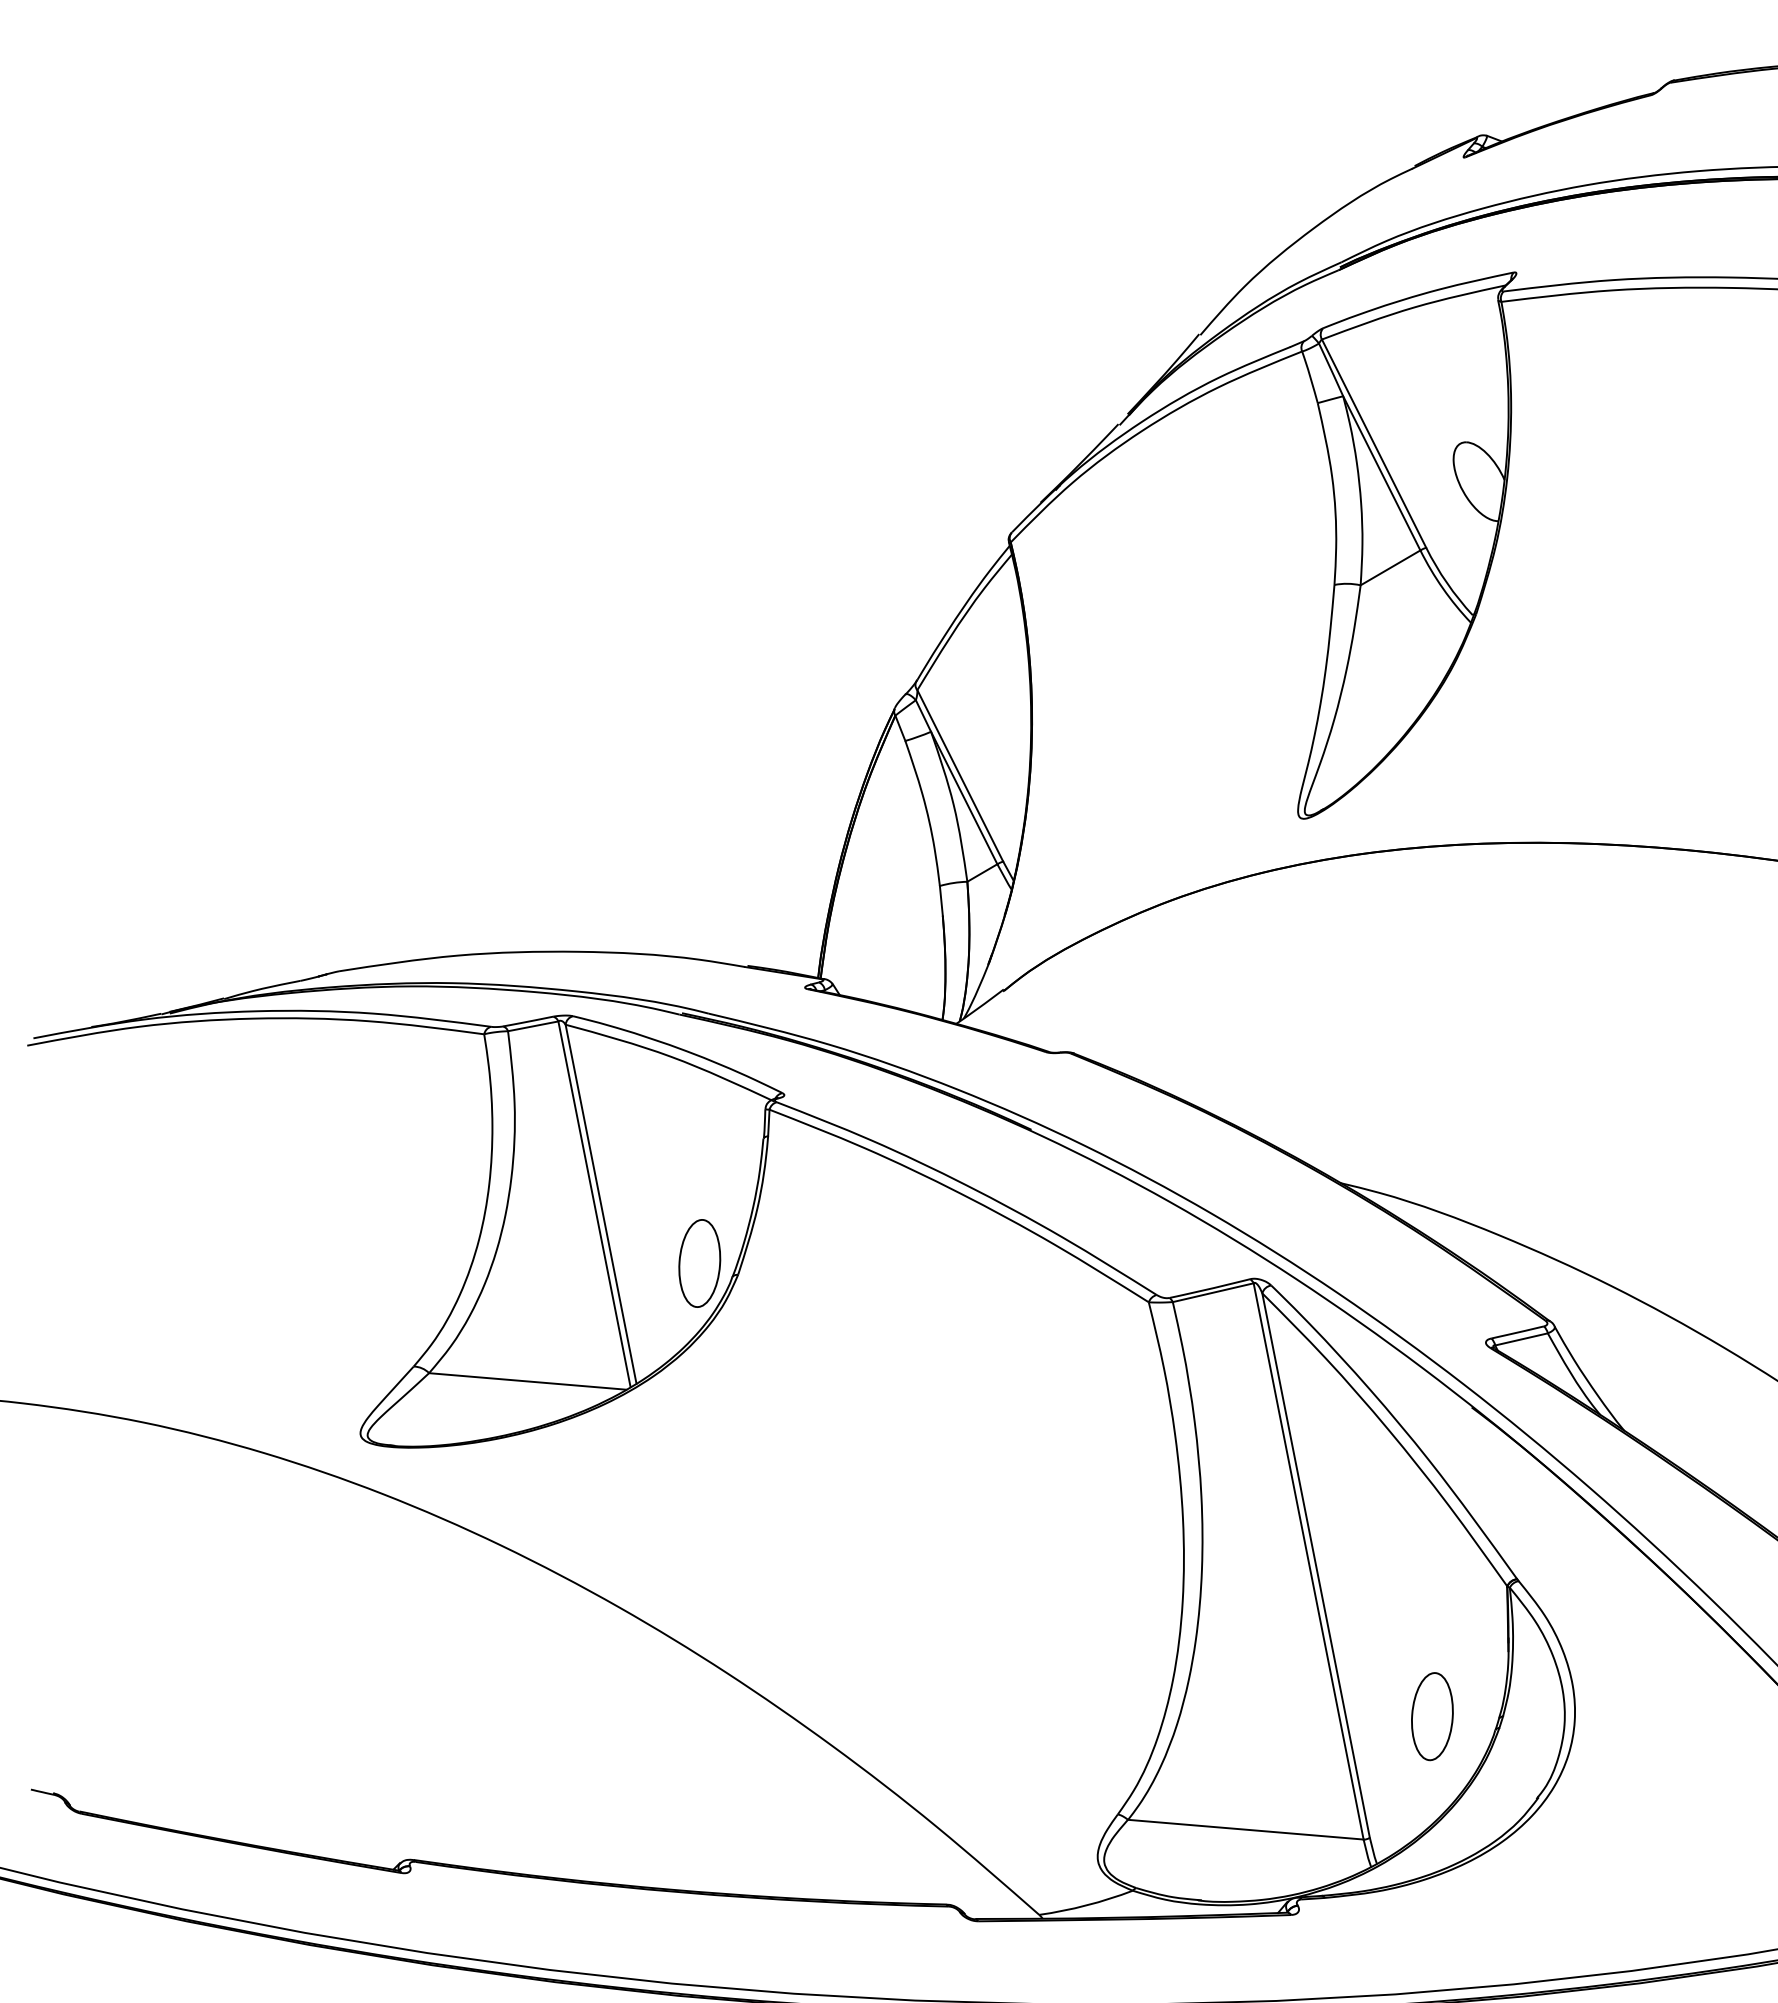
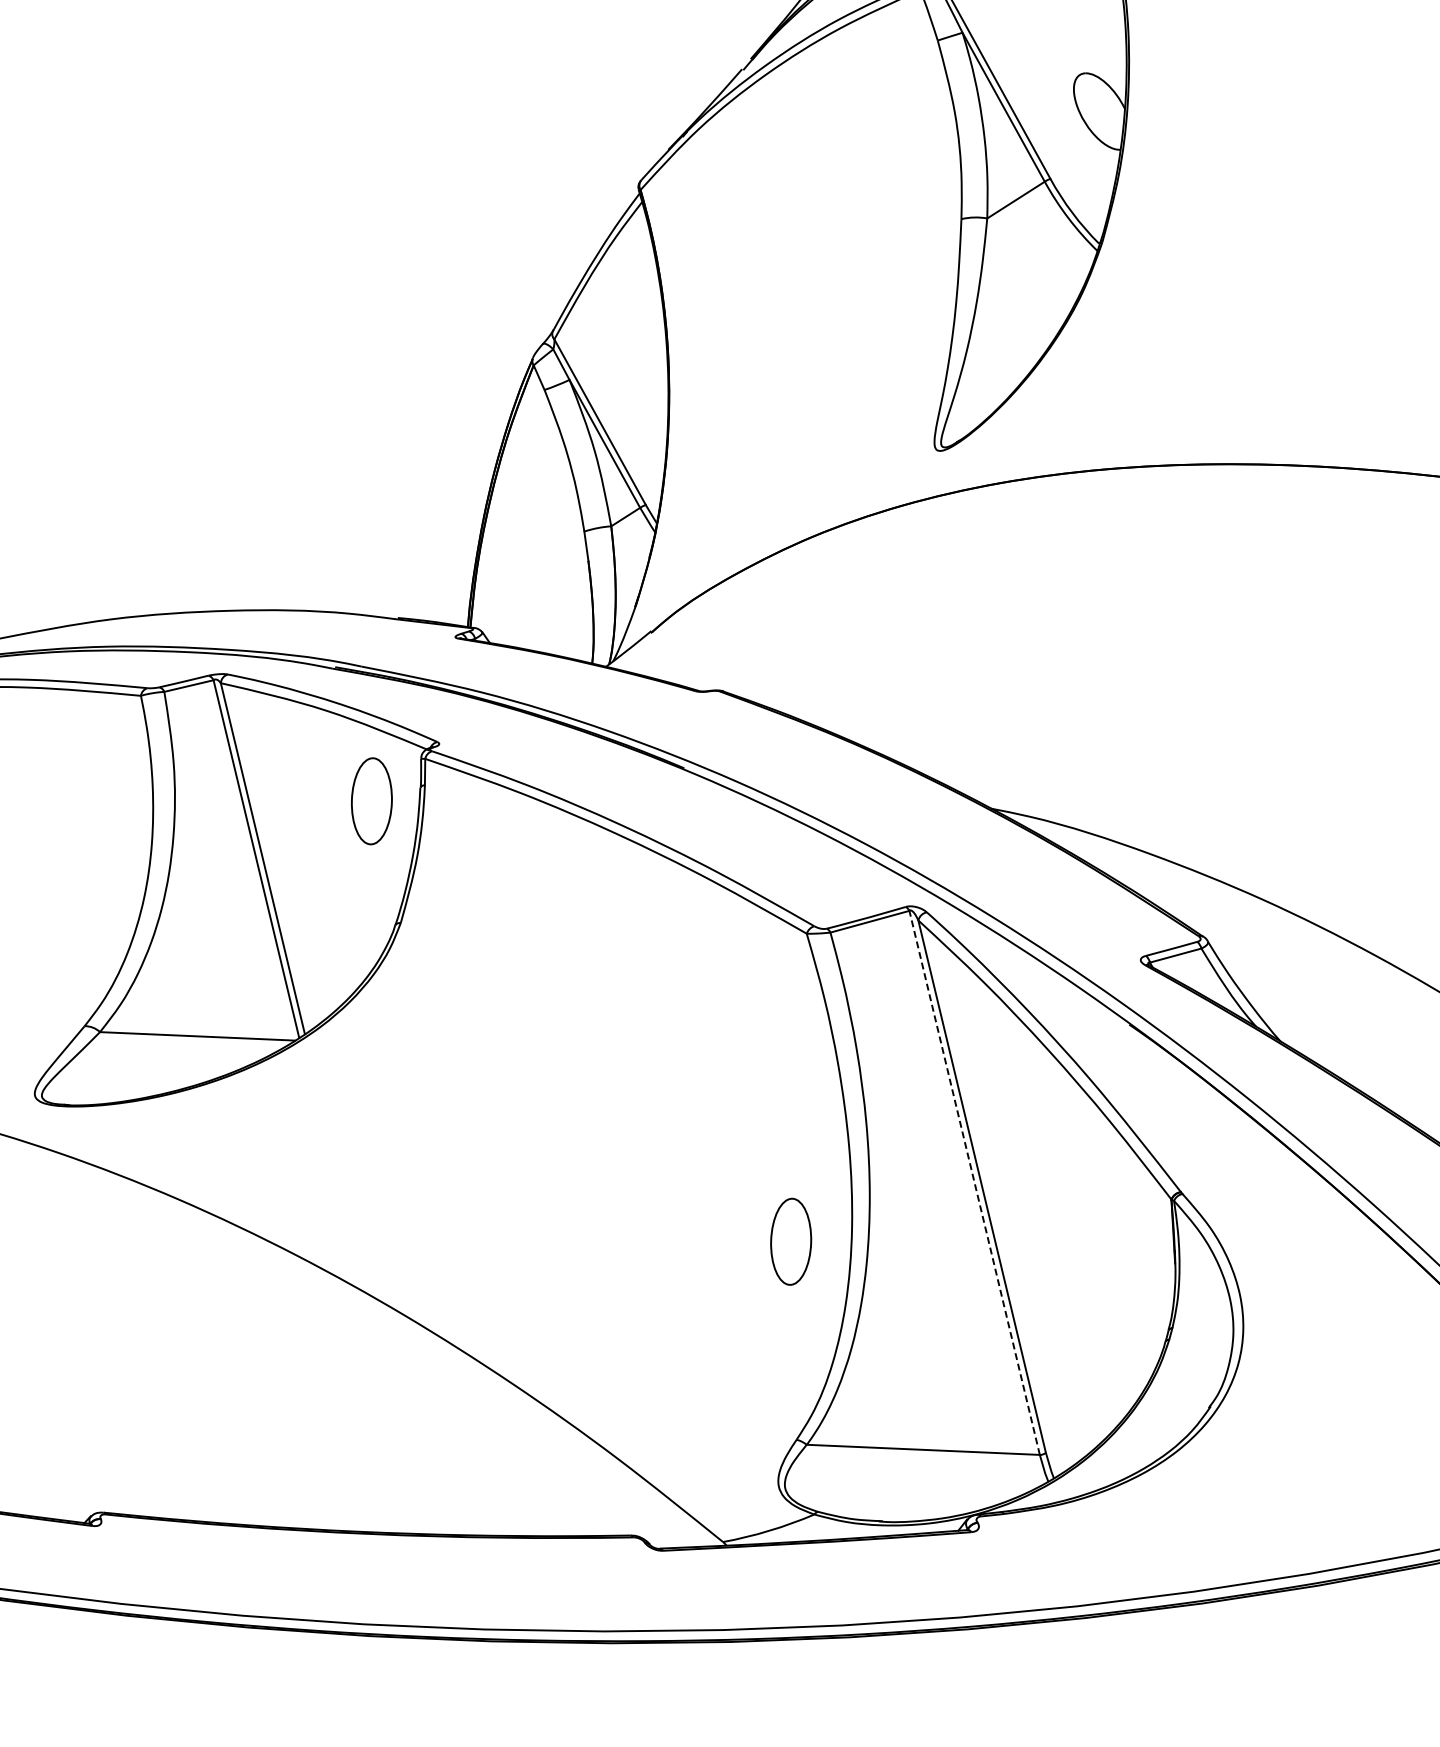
part: (699, 1263) -> (371, 801), moved
line: (1308, 1560) -> (974, 1181), solid -> dashed
part: (1432, 1716) -> (791, 1241), moved

